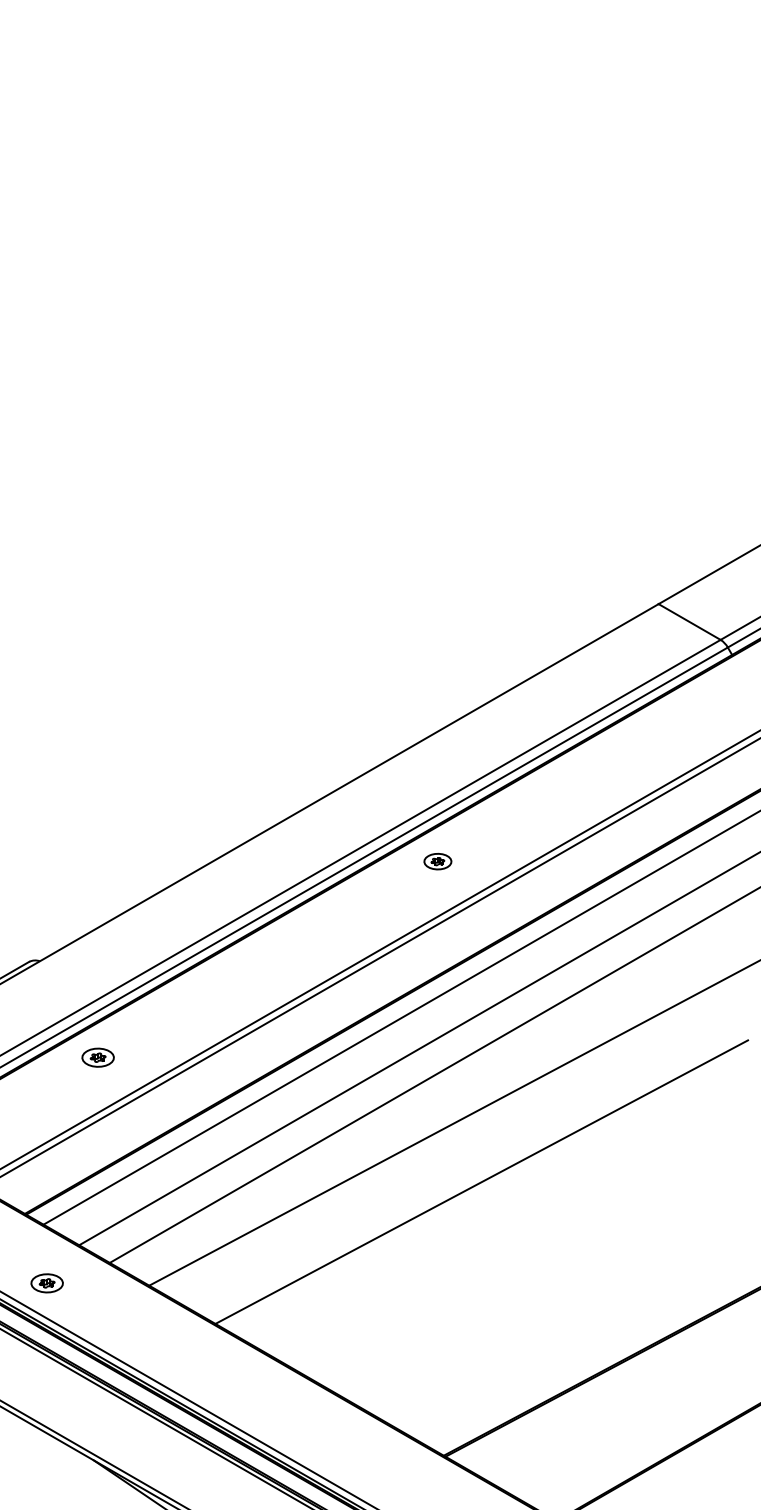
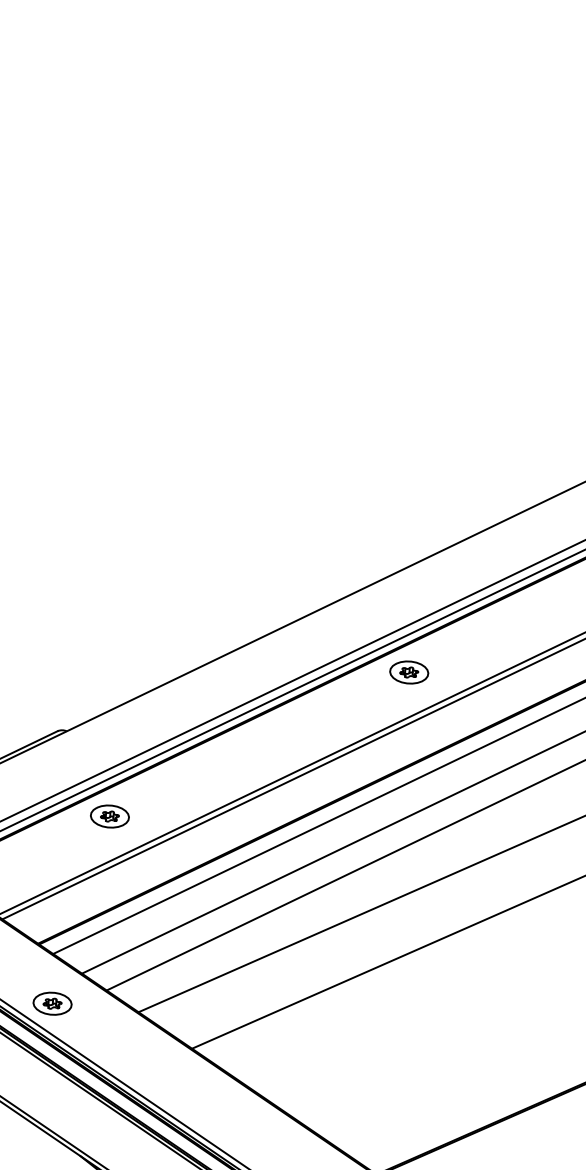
part: (437, 861) -> (408, 672), size x1.67
part: (97, 1057) -> (109, 816), size x1.43
part: (46, 1283) -> (51, 1003), size x1.43

